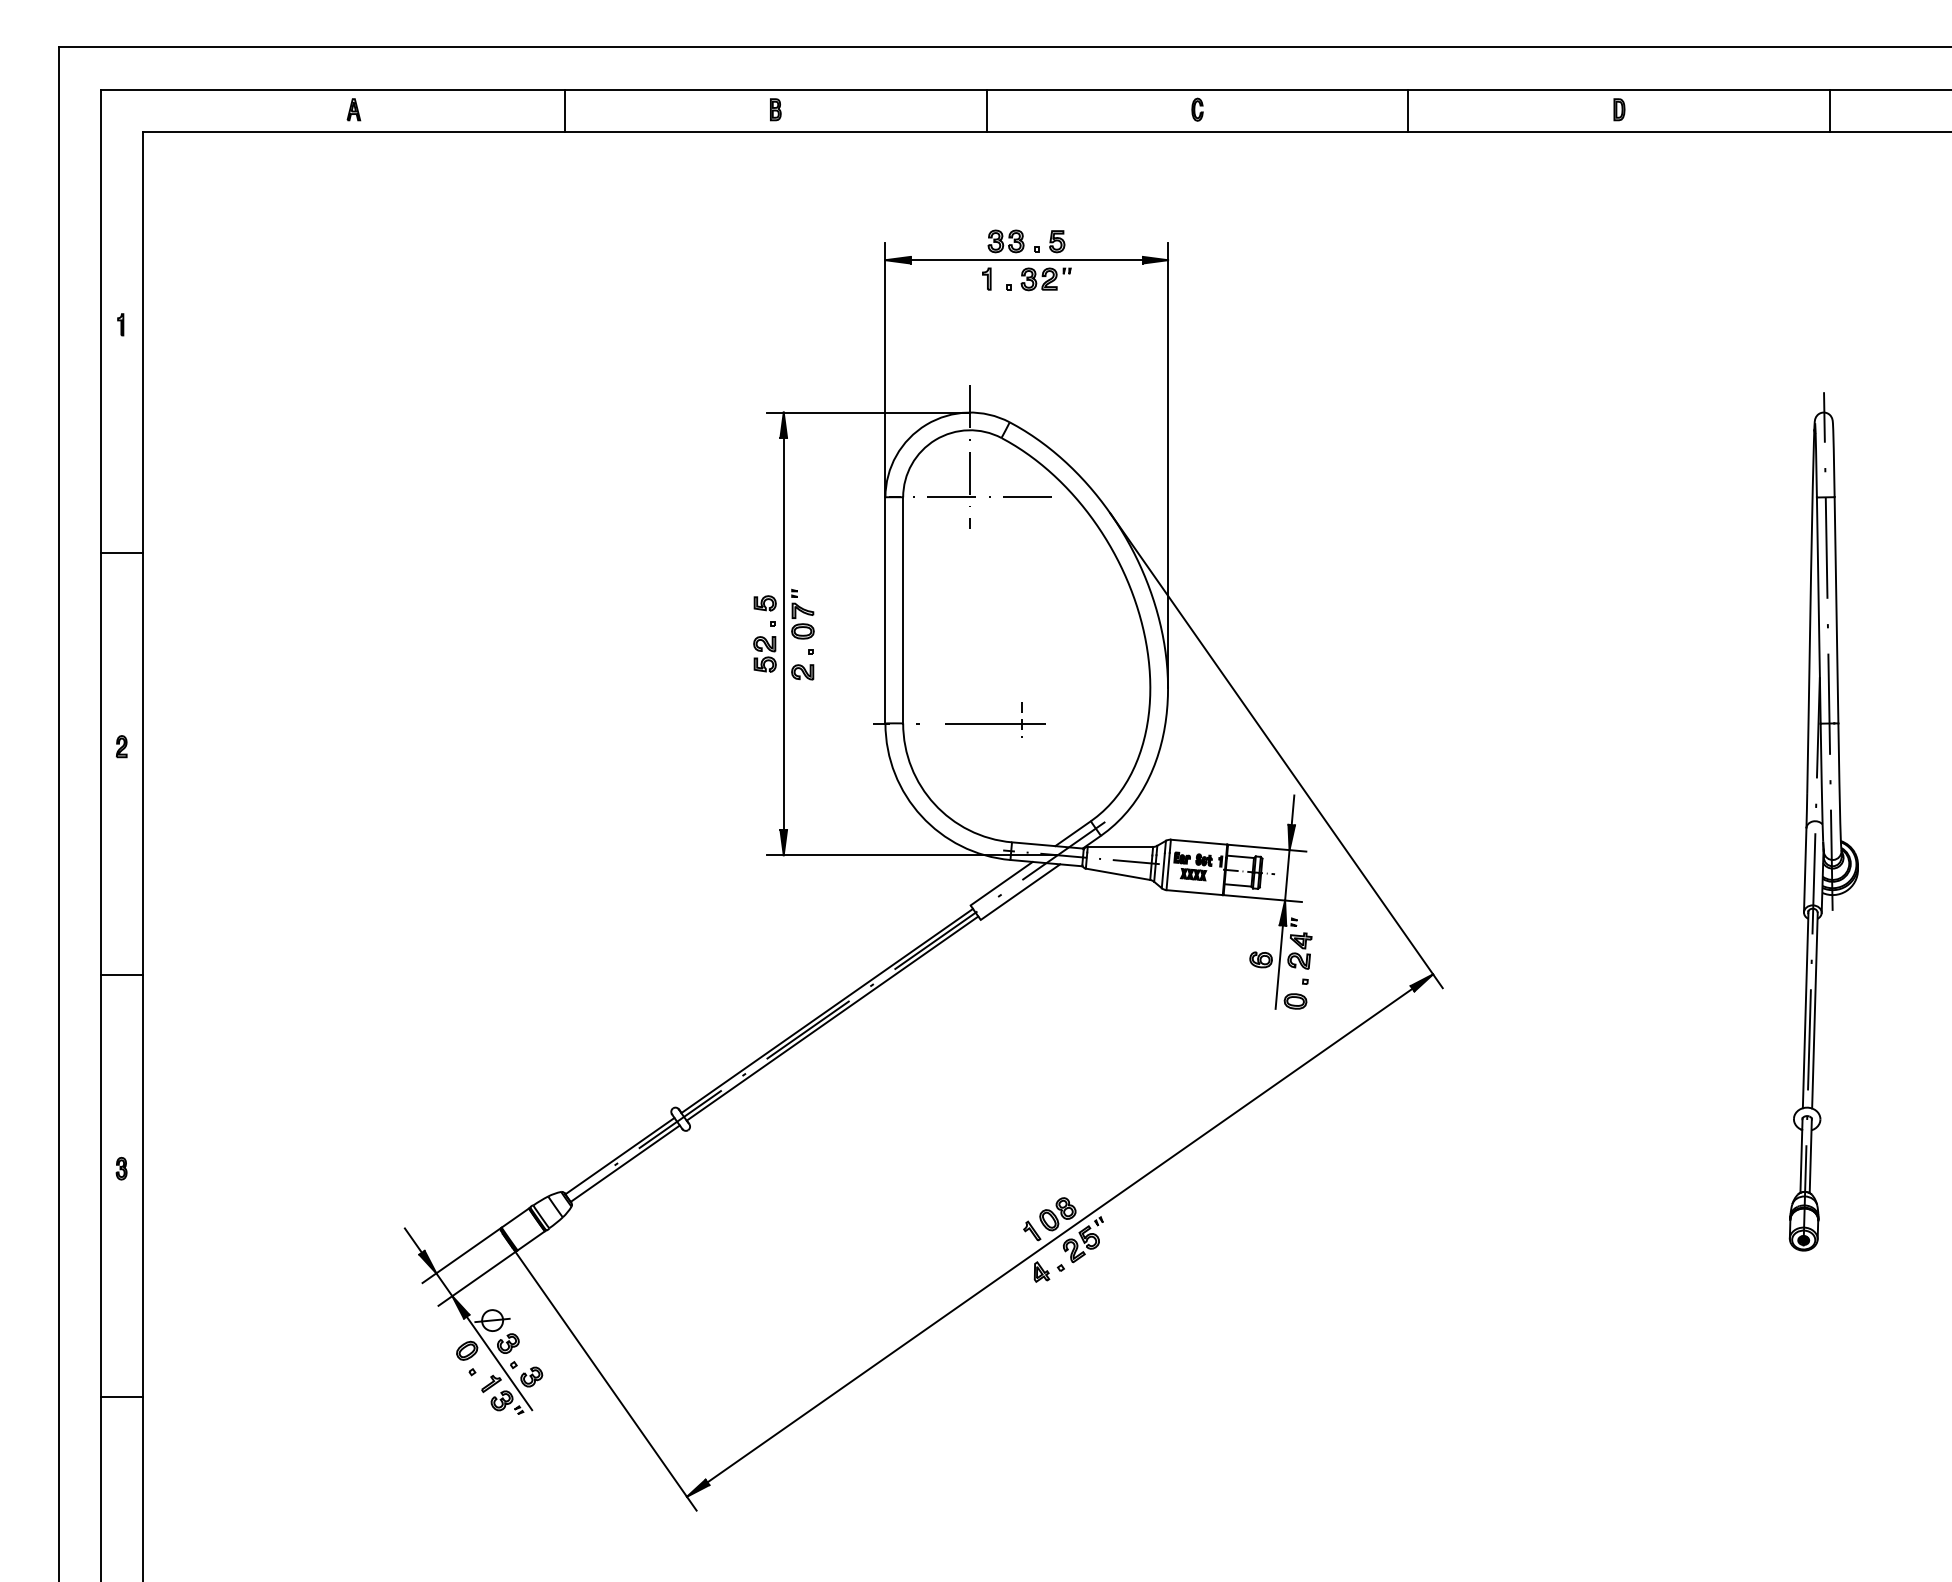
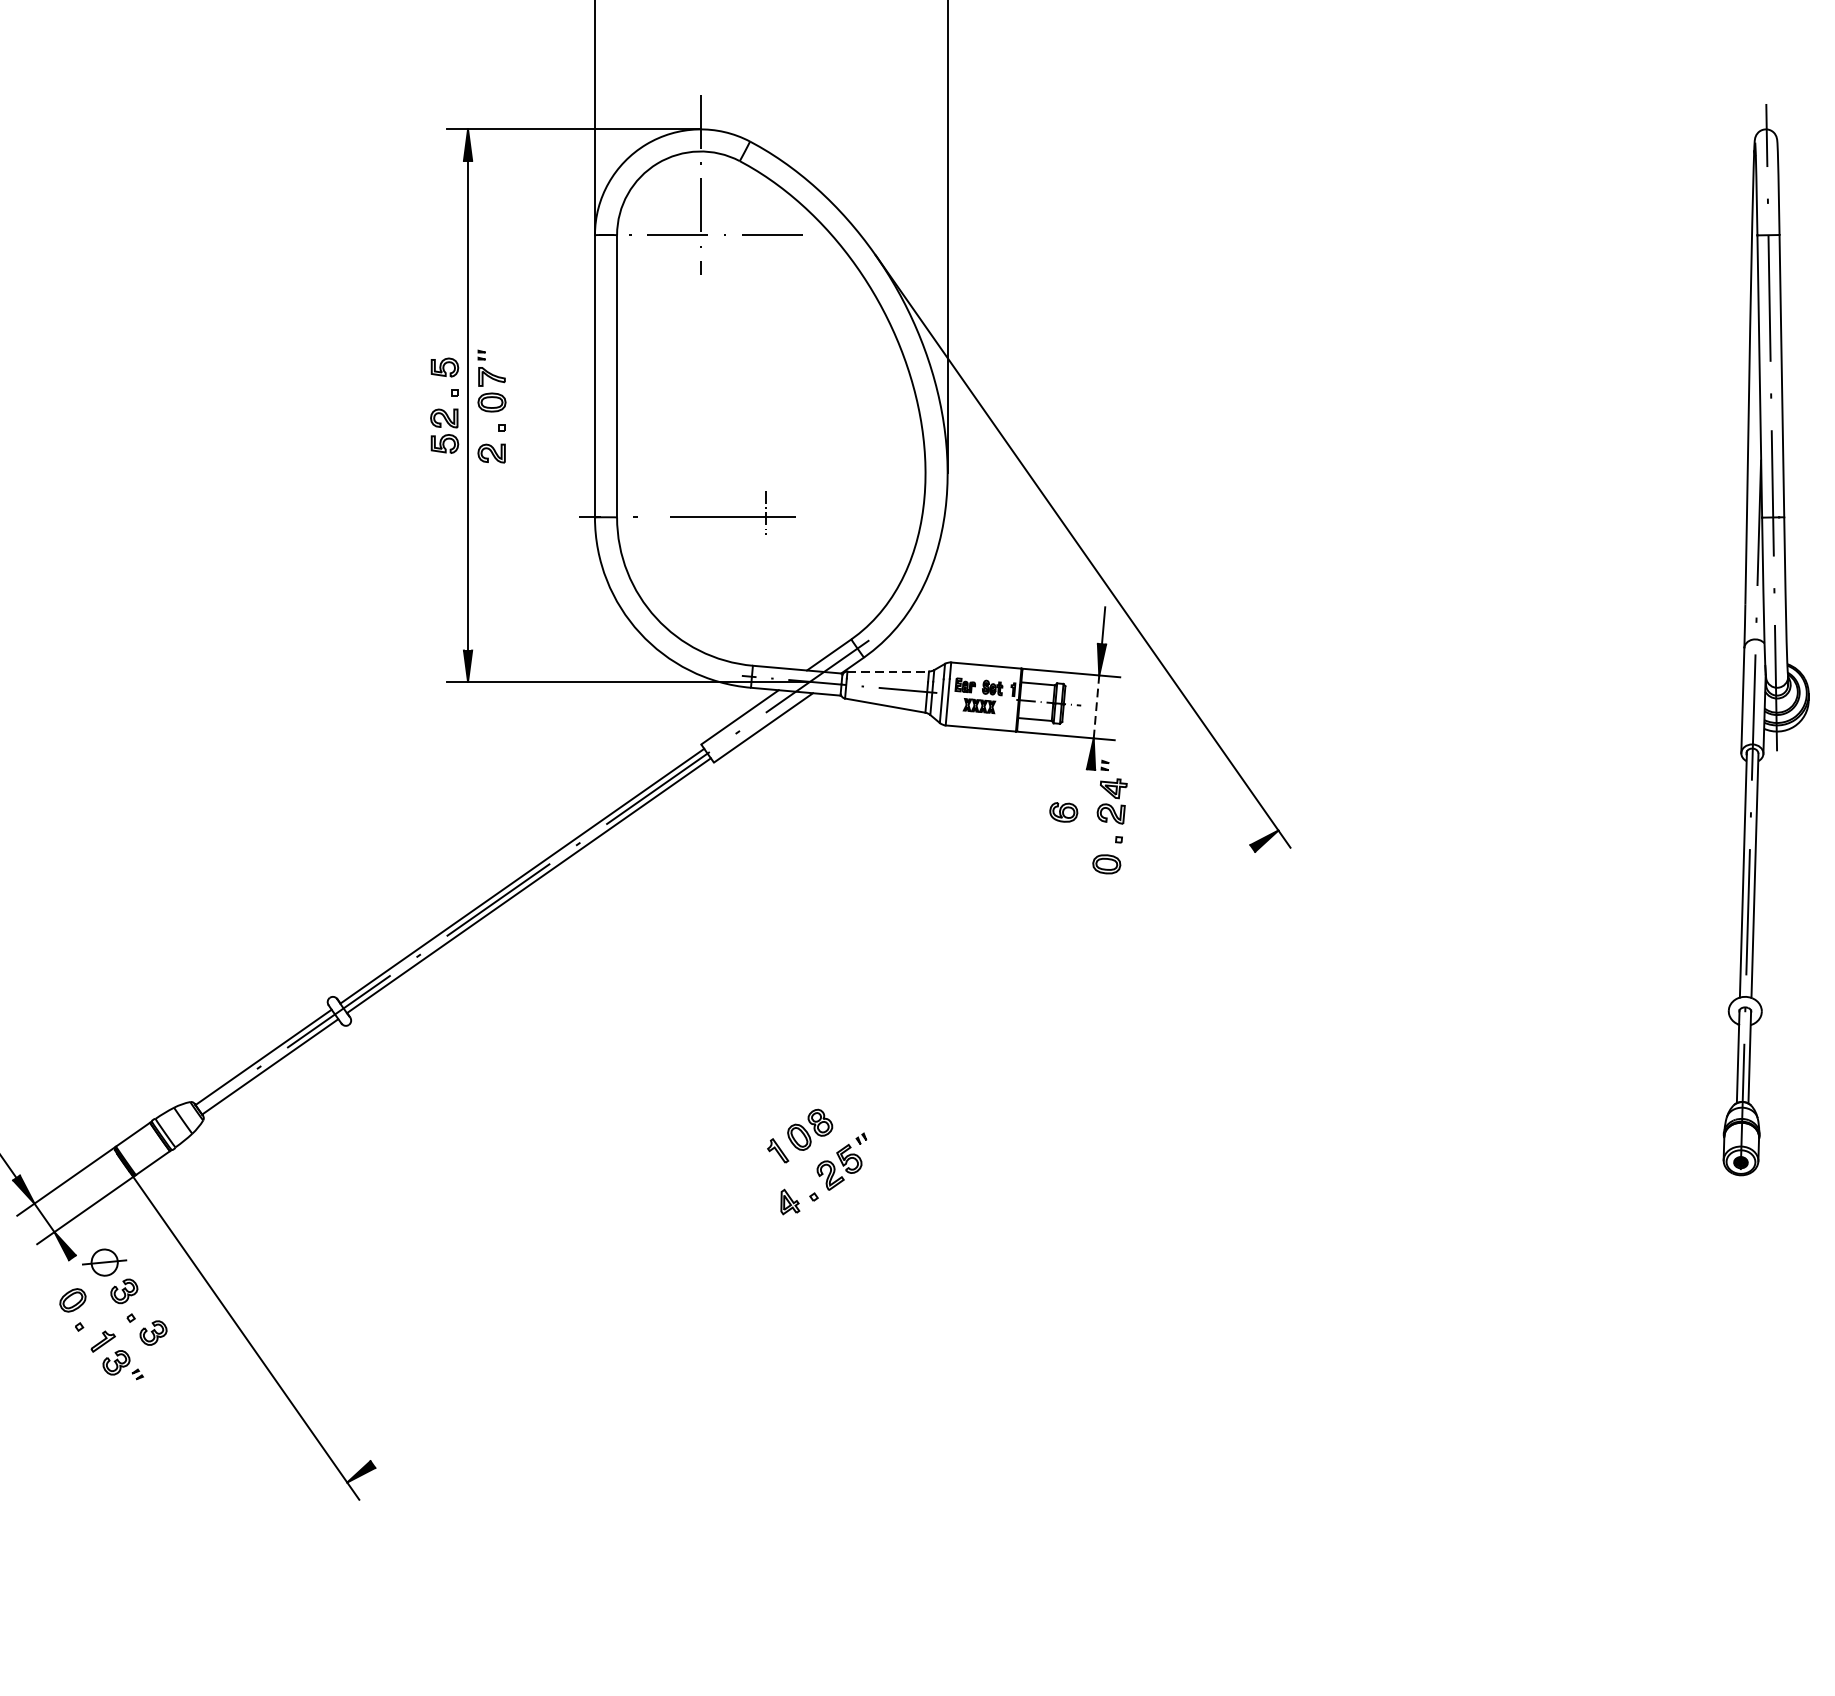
line: (1120, 846) -> (888, 670), solid -> dashed
line: (1287, 874) -> (1096, 705), solid -> dashed
line: (1278, 966) -> (1085, 820), removed
line: (1059, 1235) -> (812, 1156), removed
line: (499, 1363) -> (113, 1316), removed

